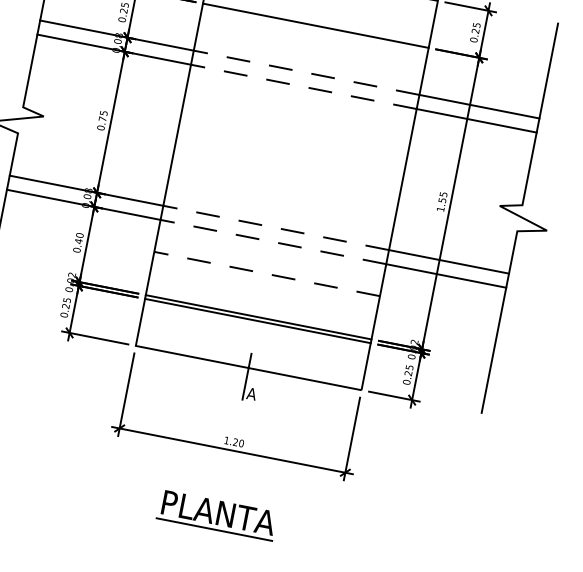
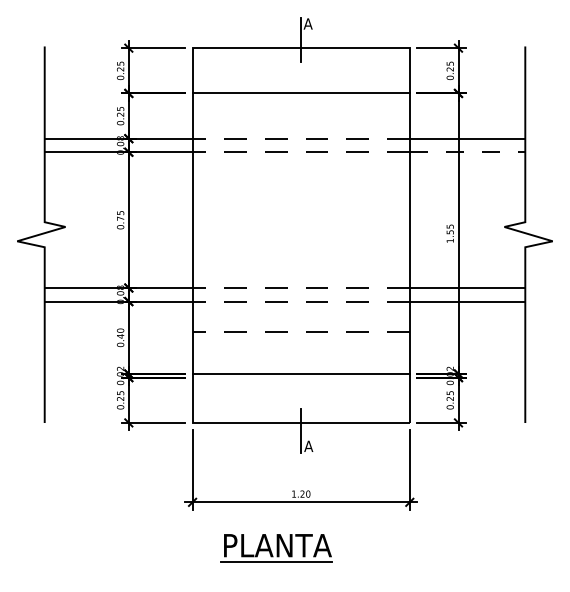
line: (476, 121) -> (467, 152), solid -> dashed
line: (257, 320) -> (300, 377), removed
part: (216, 515) -> (276, 548), moved

